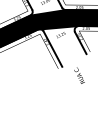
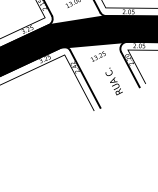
text: (79, 75) -> (113, 81), moved

